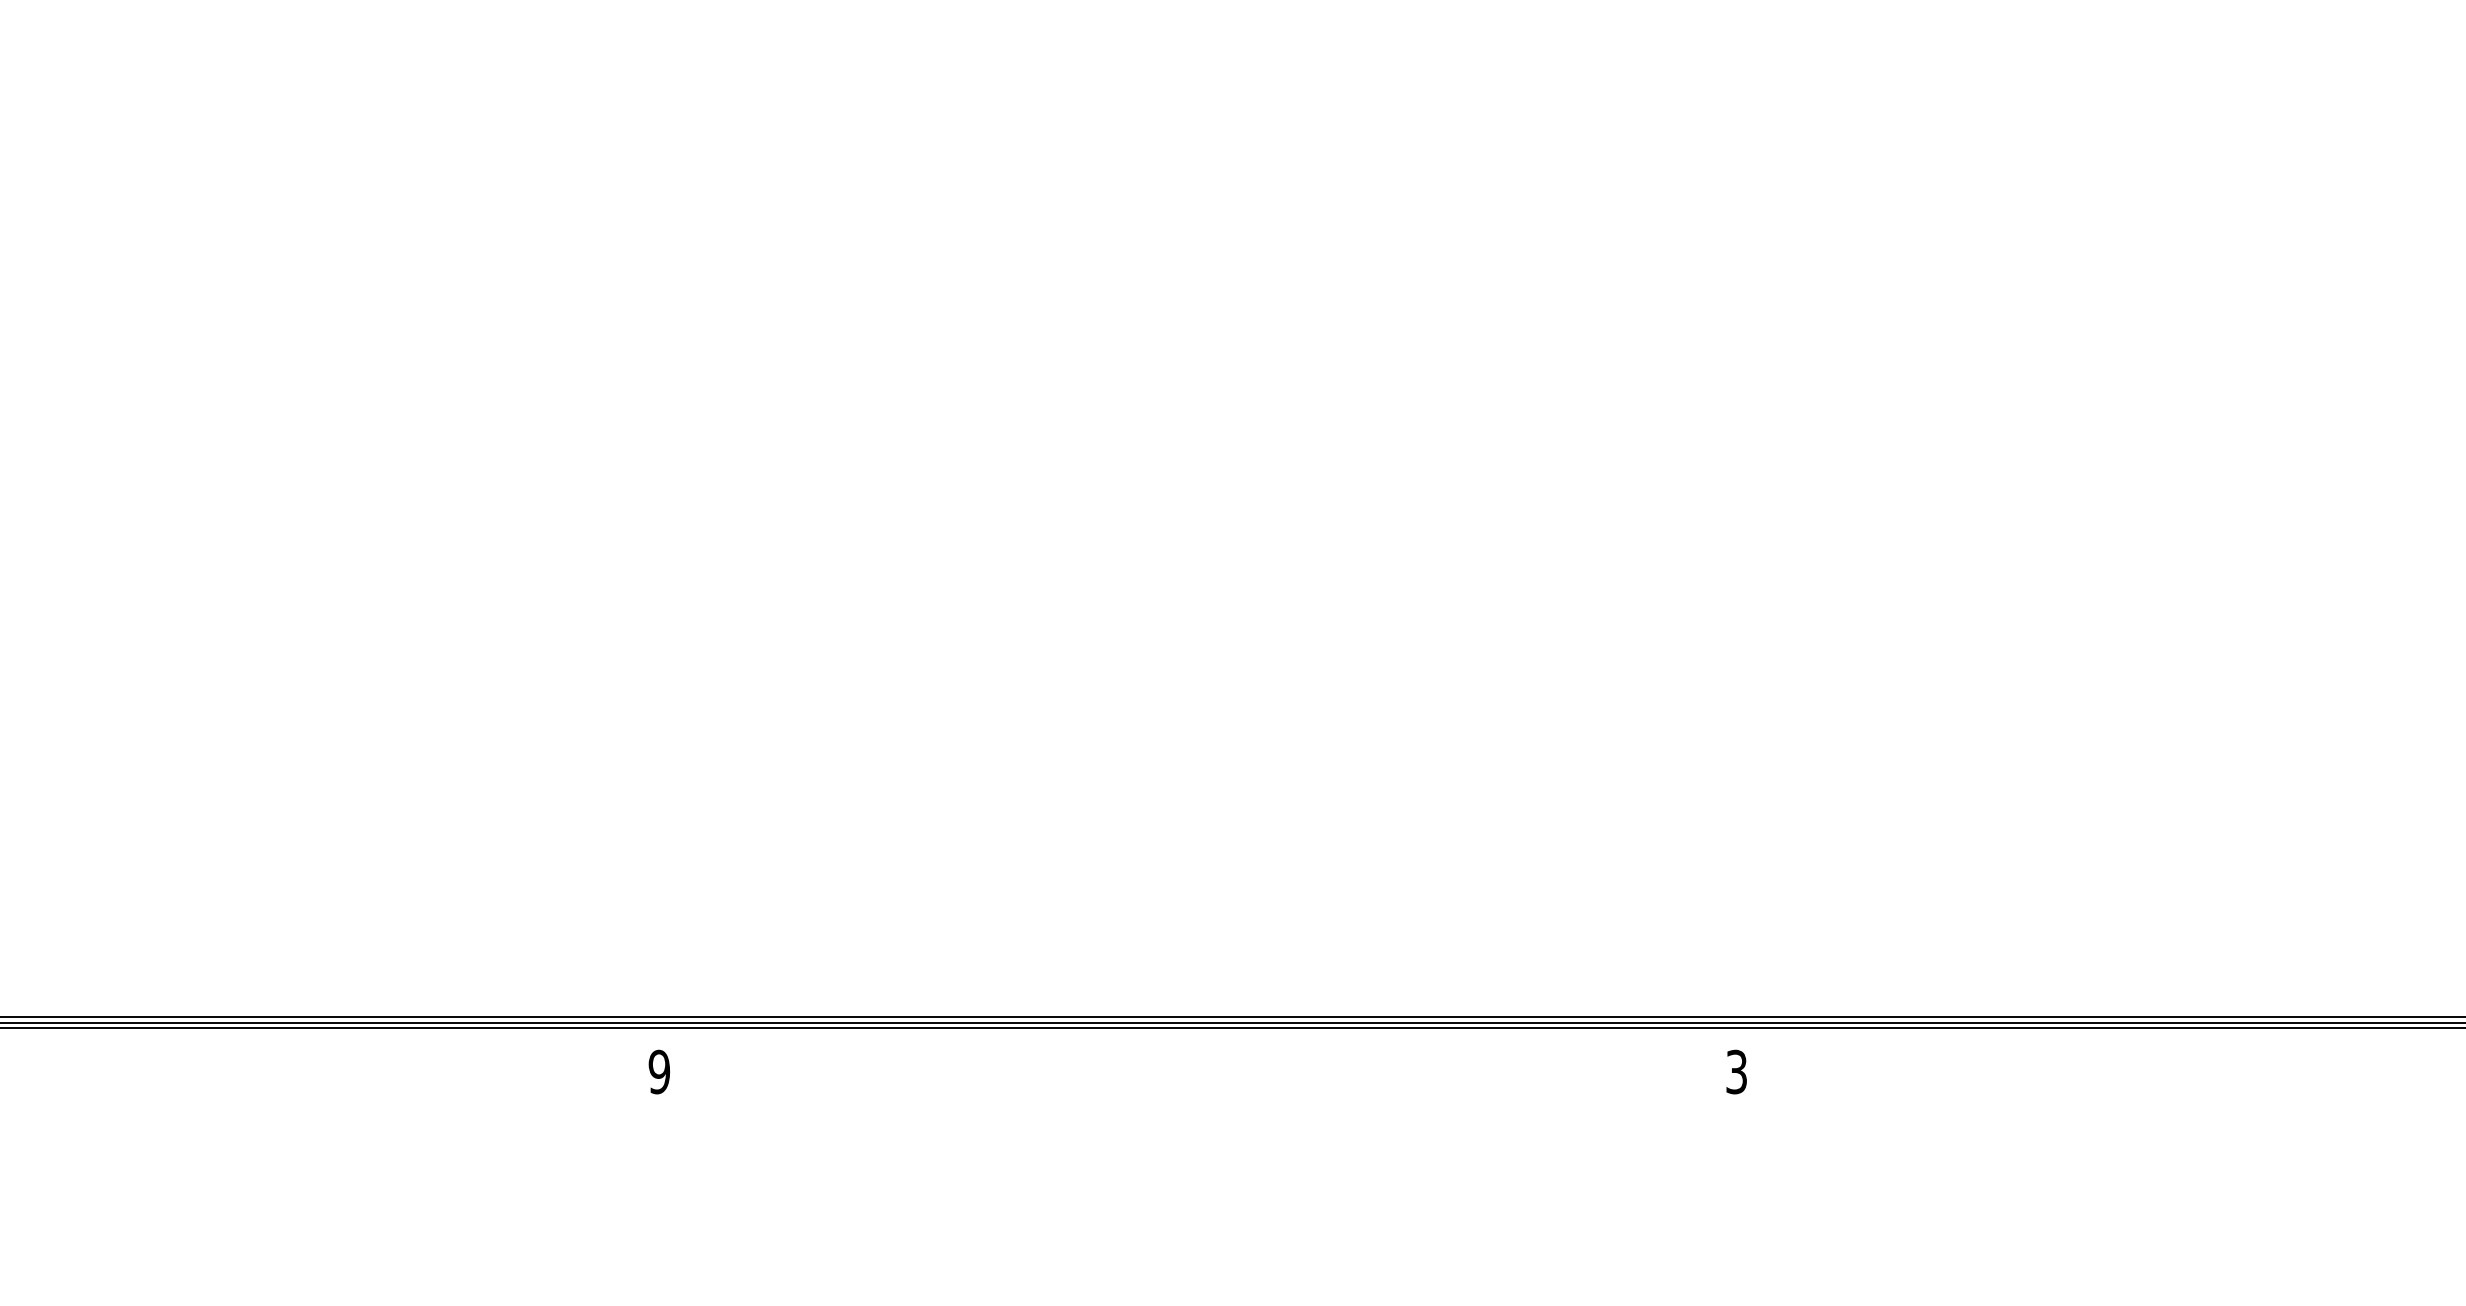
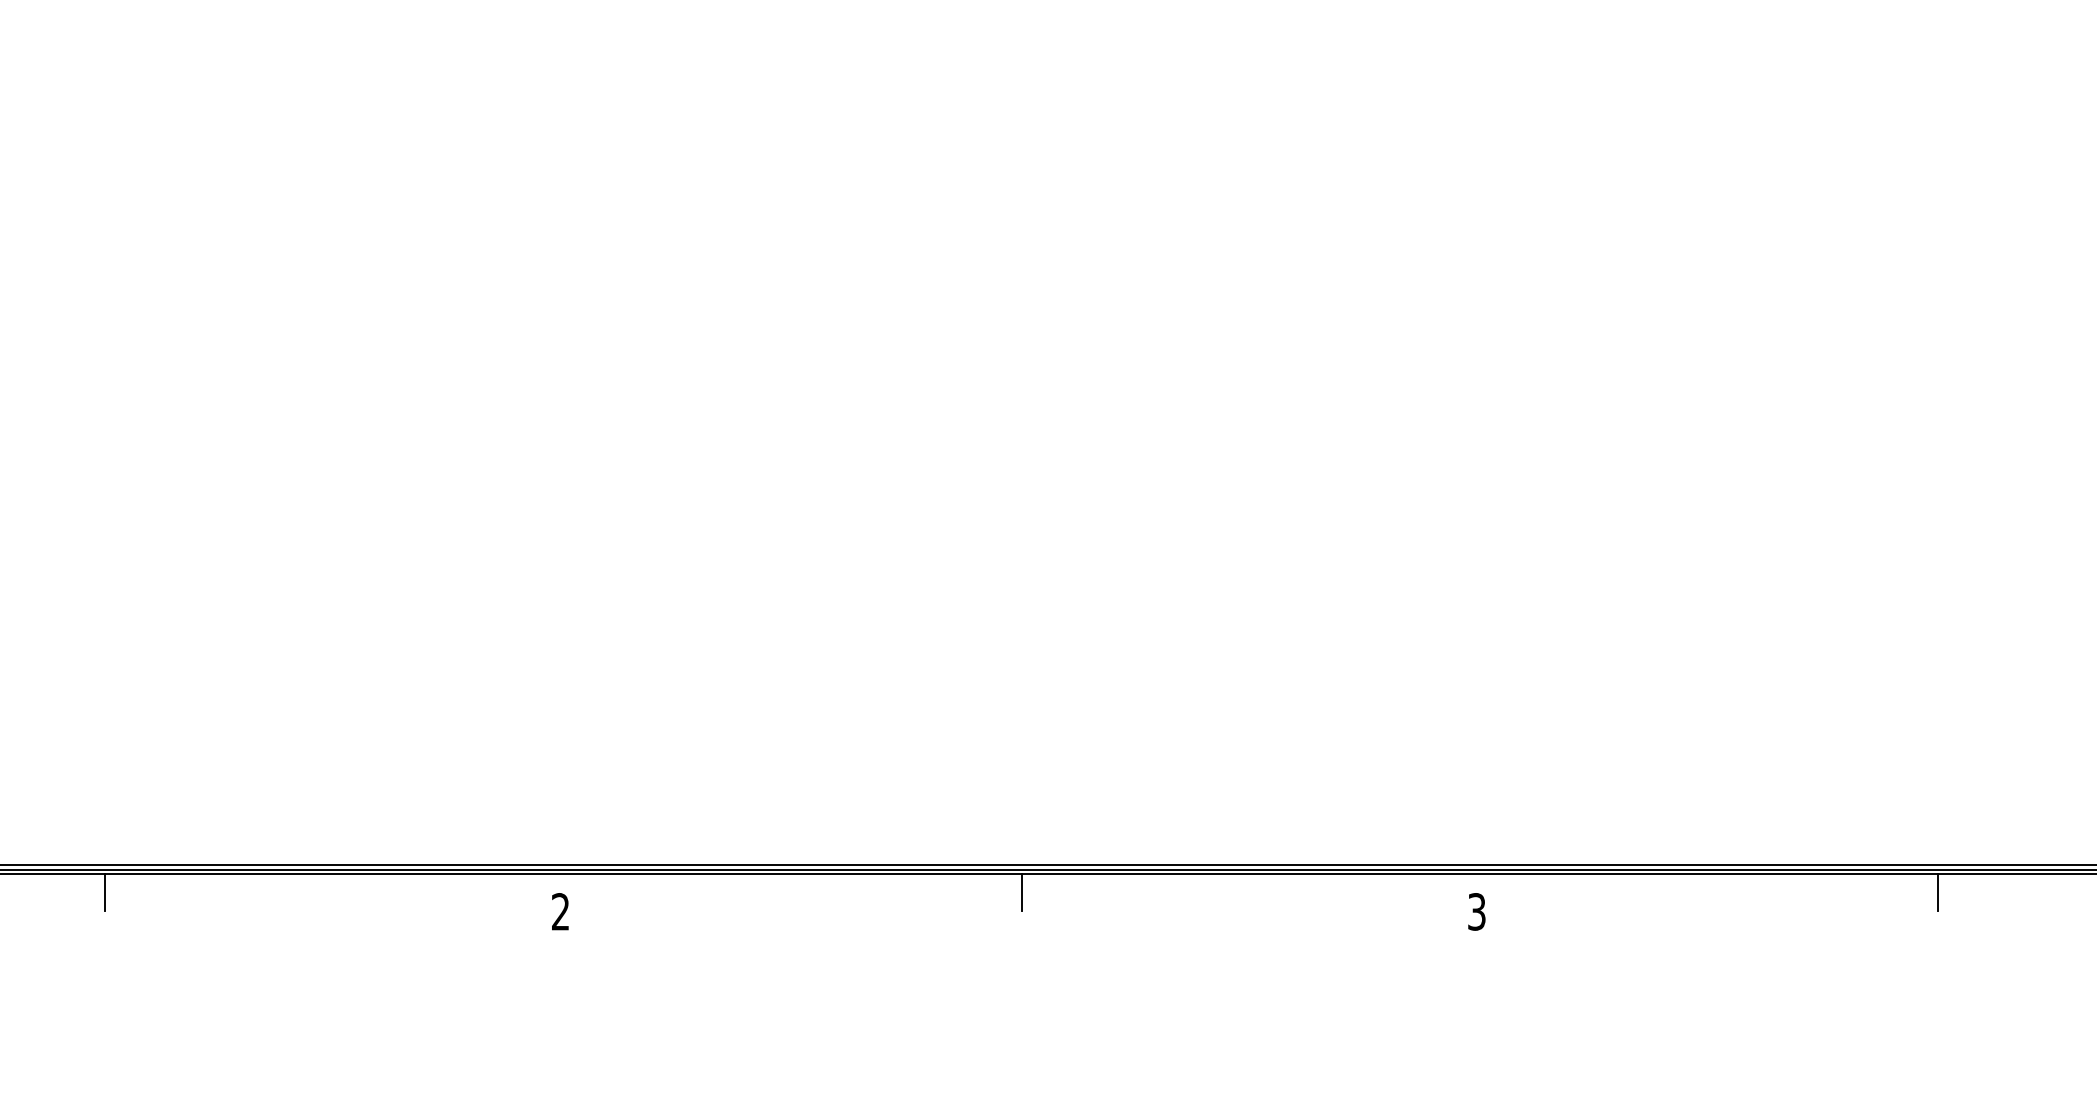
line: (124, 1049) -> (105, 892), added
line: (1201, 1049) -> (1021, 892), added
line: (2278, 1049) -> (1937, 892), added
text: (659, 1071) -> (560, 911), 9 -> 2

